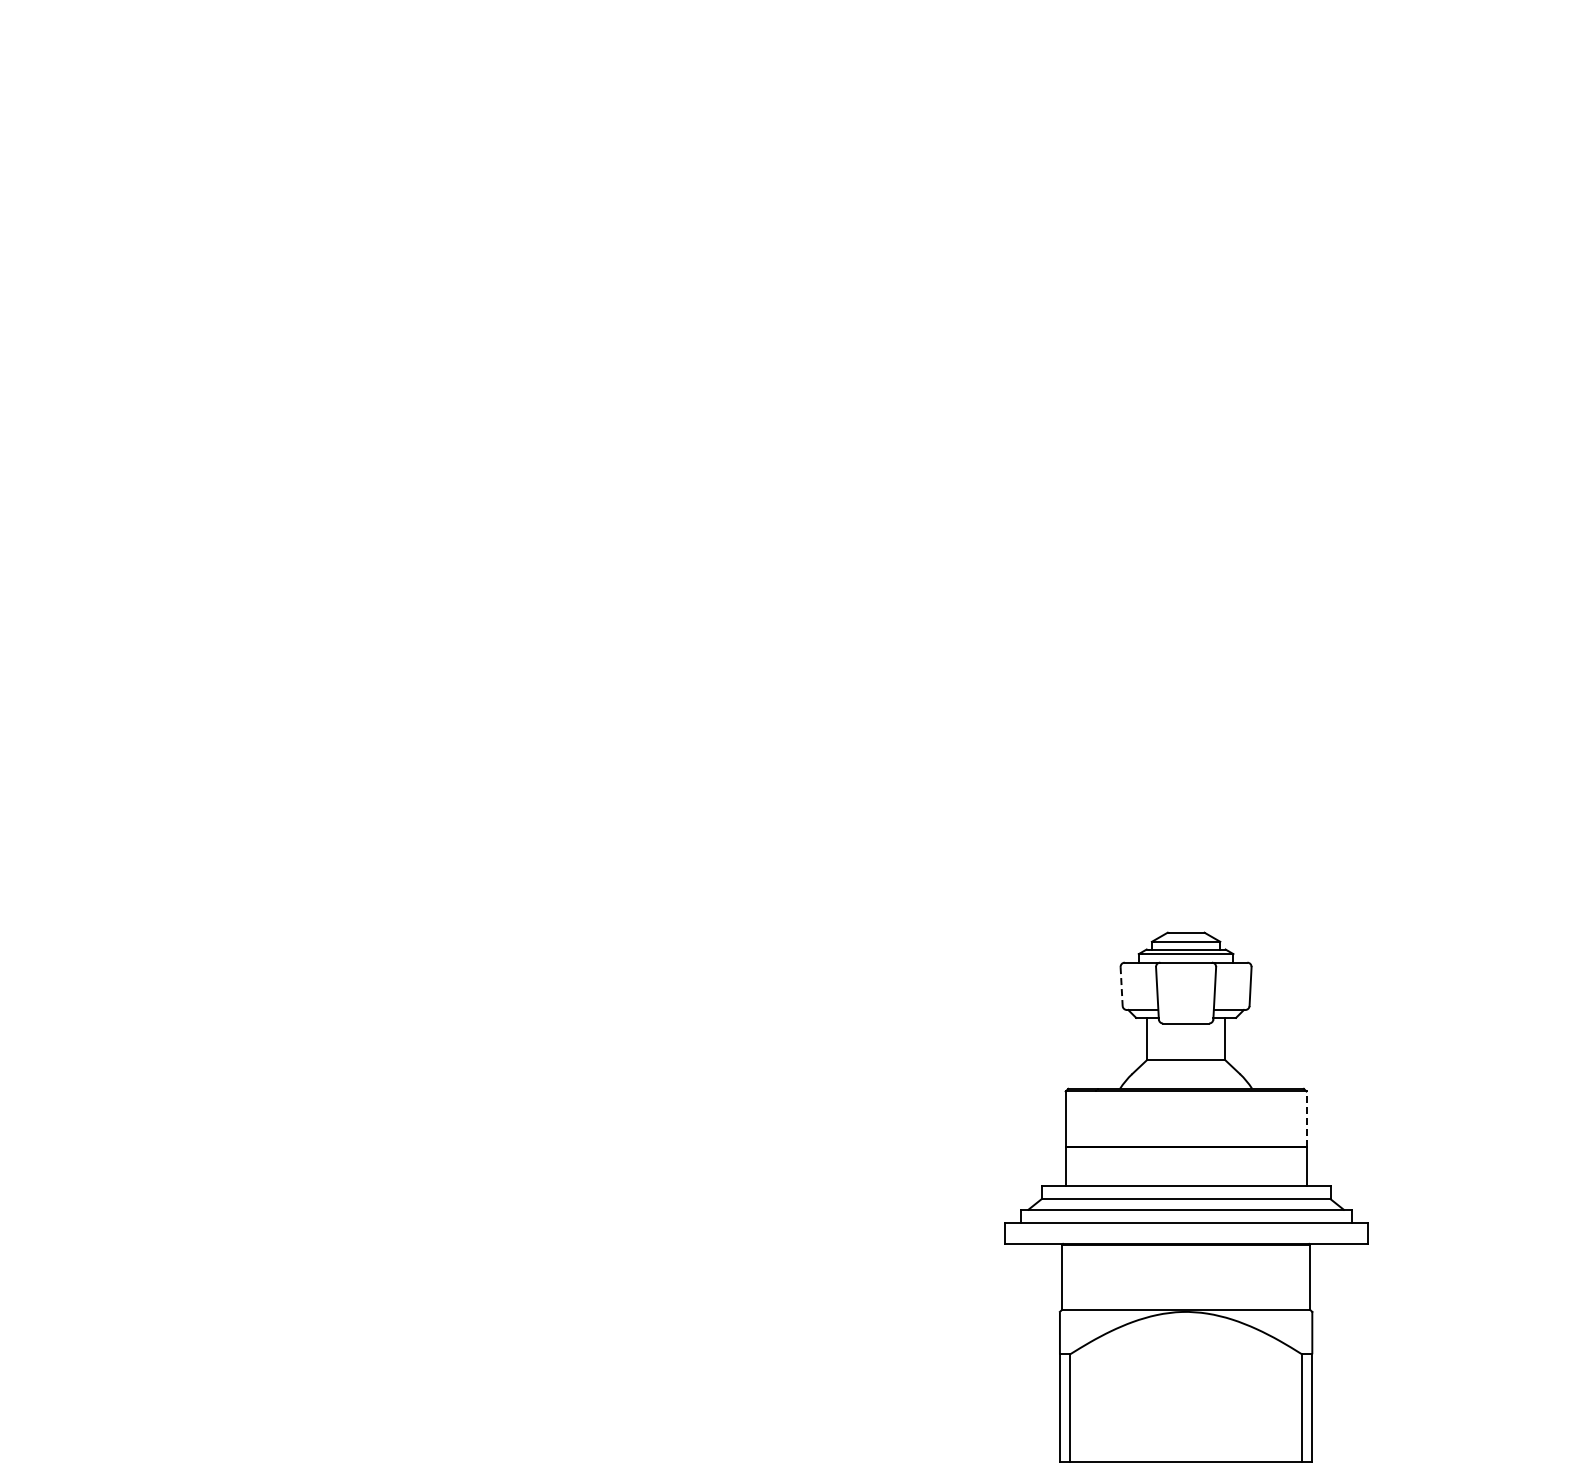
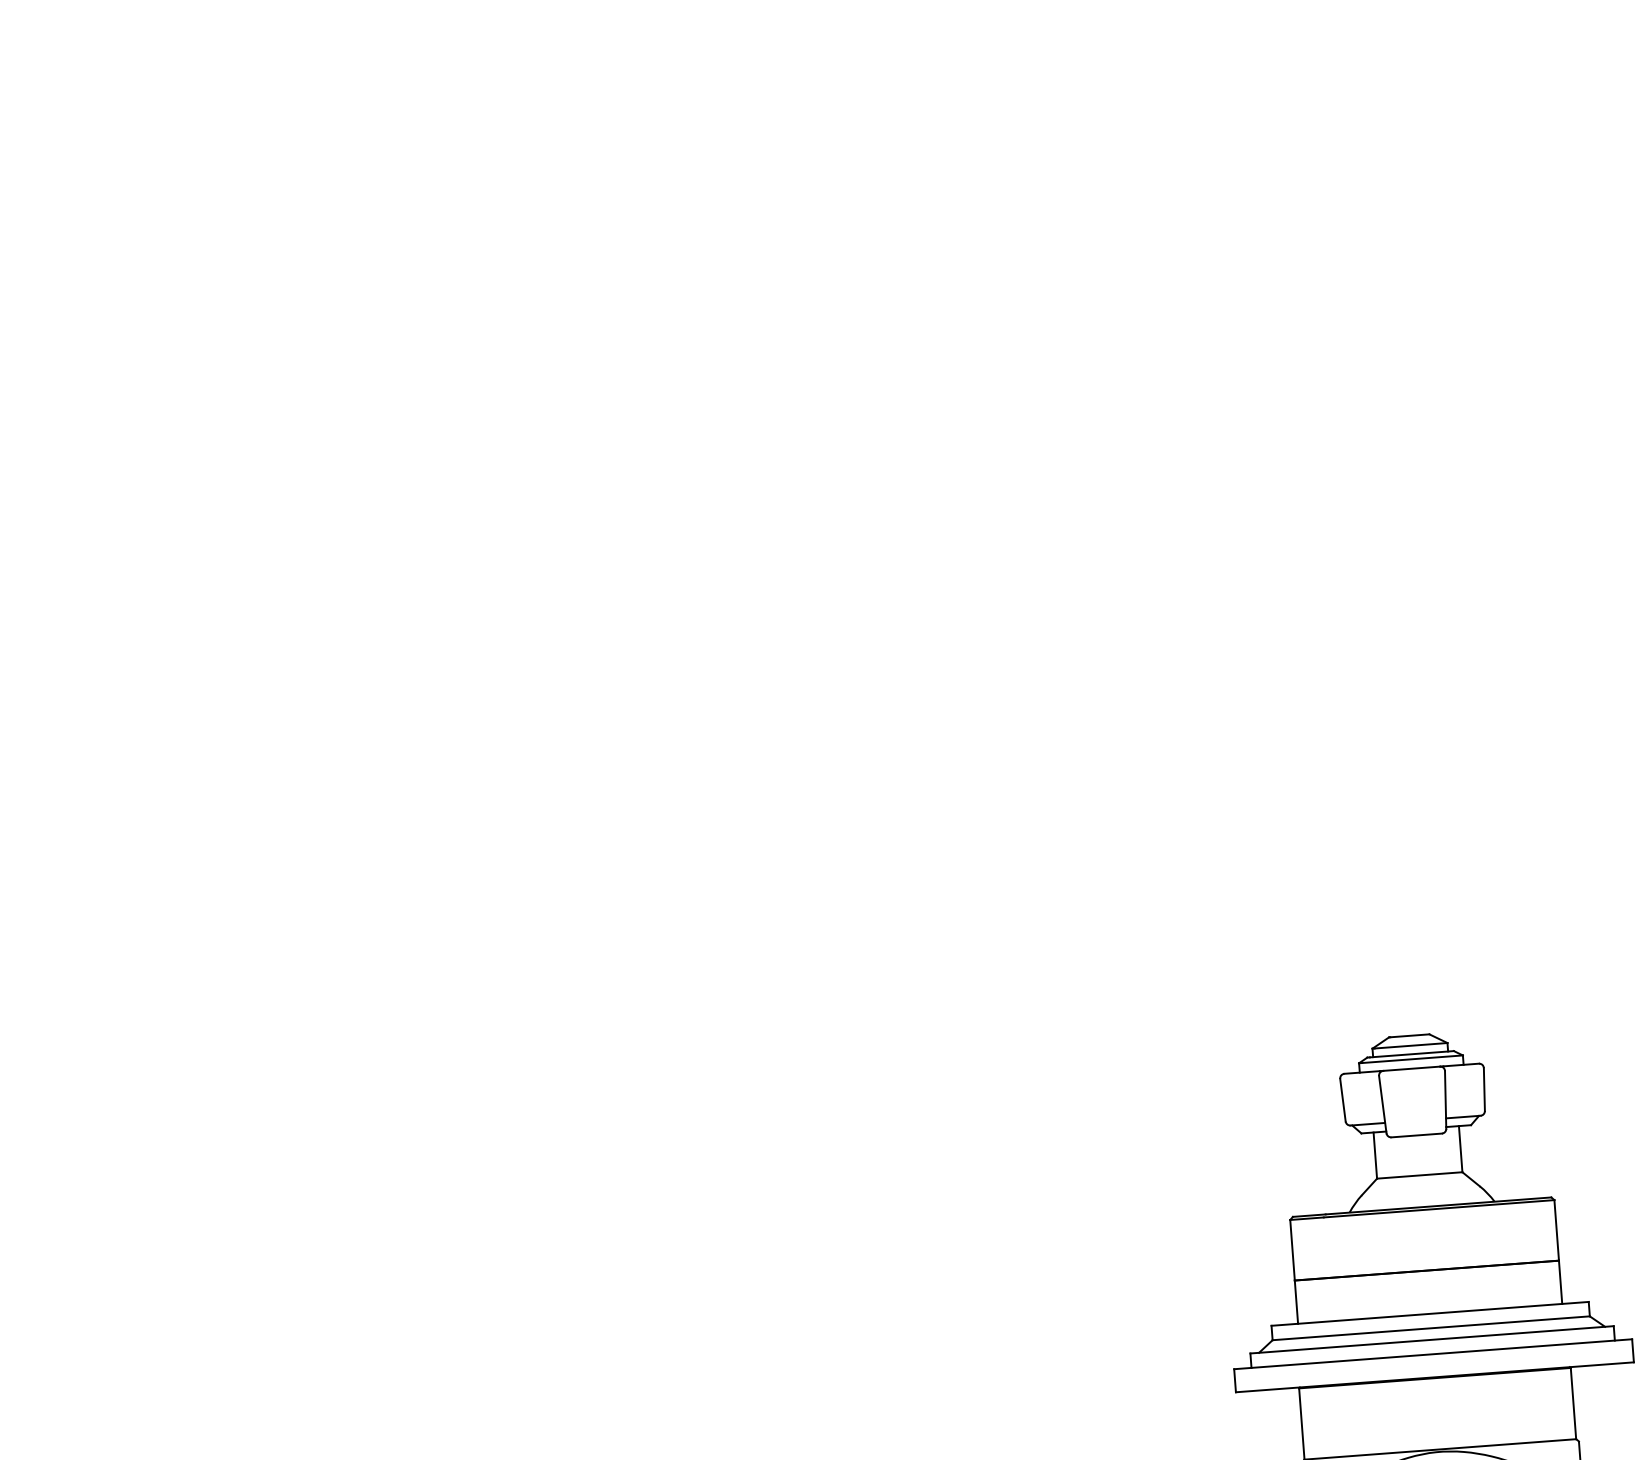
line: (1121, 987) -> (1342, 1101), dashed -> solid
line: (1306, 1119) -> (1556, 1230), dashed -> solid

